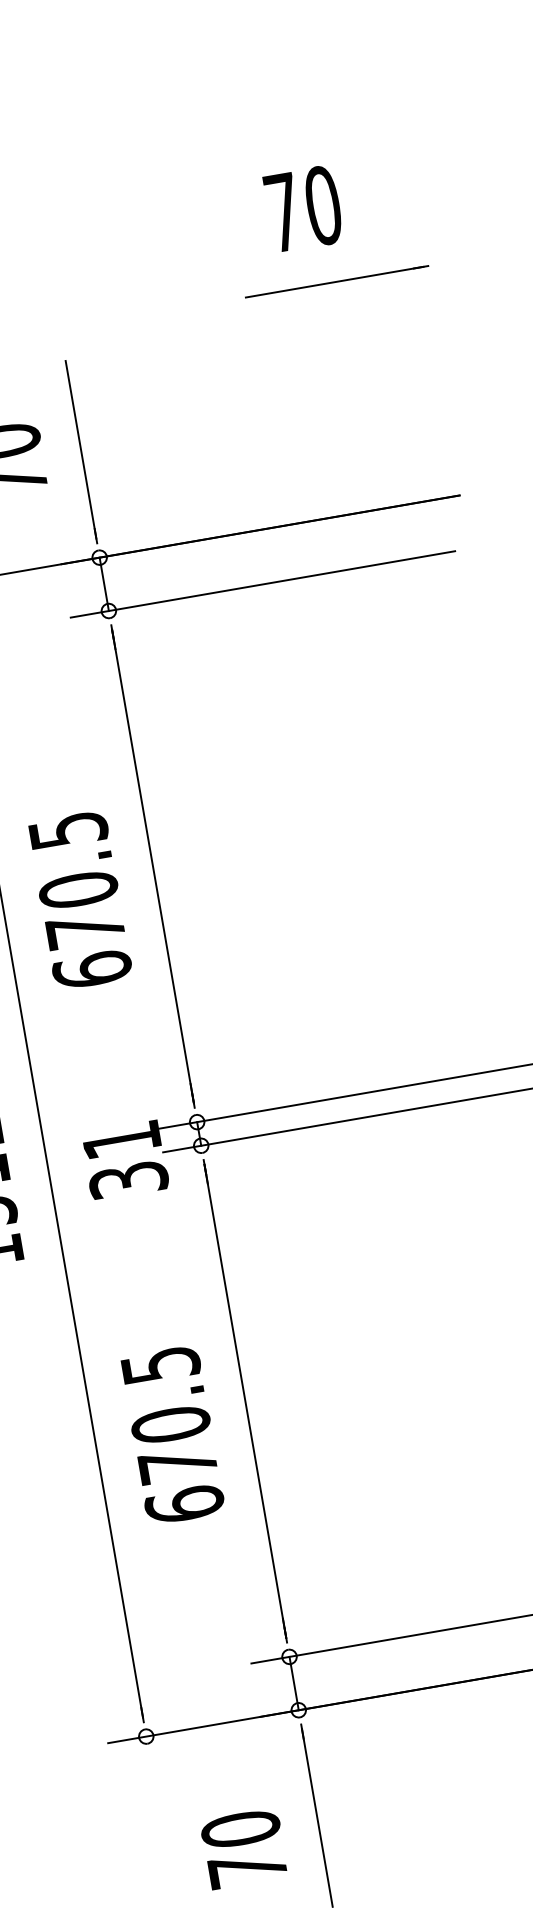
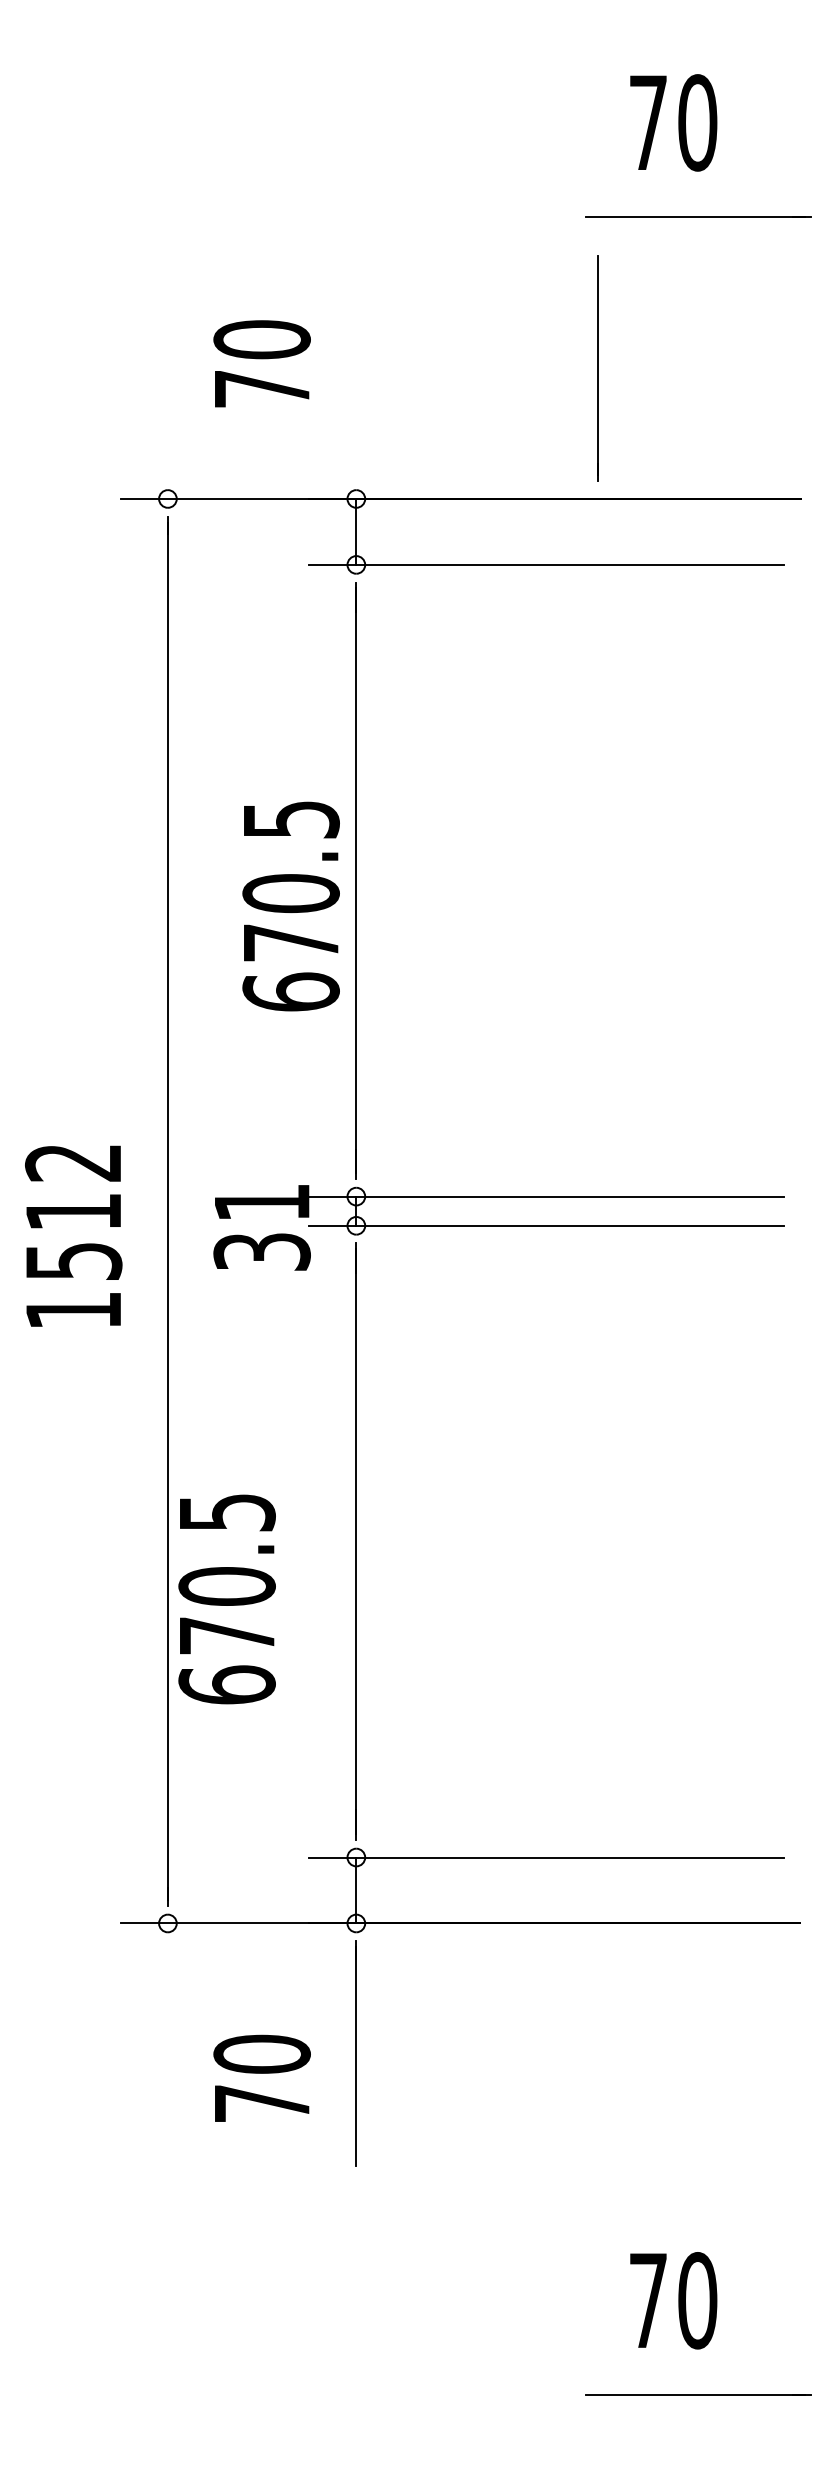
line: (80, 452) -> (597, 368), moved
text: (79, 900) -> (290, 906), moved
text: (172, 1435) -> (226, 1599), moved

